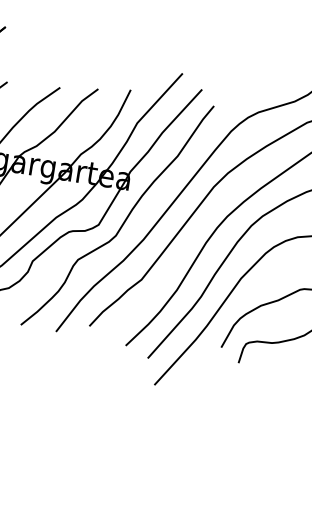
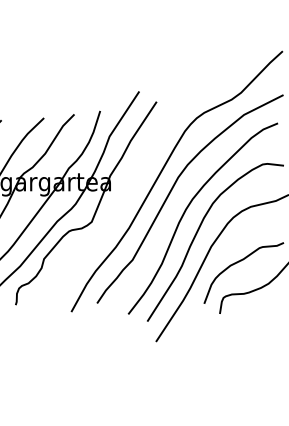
curve: (124, 219) -> (111, 214), removed

